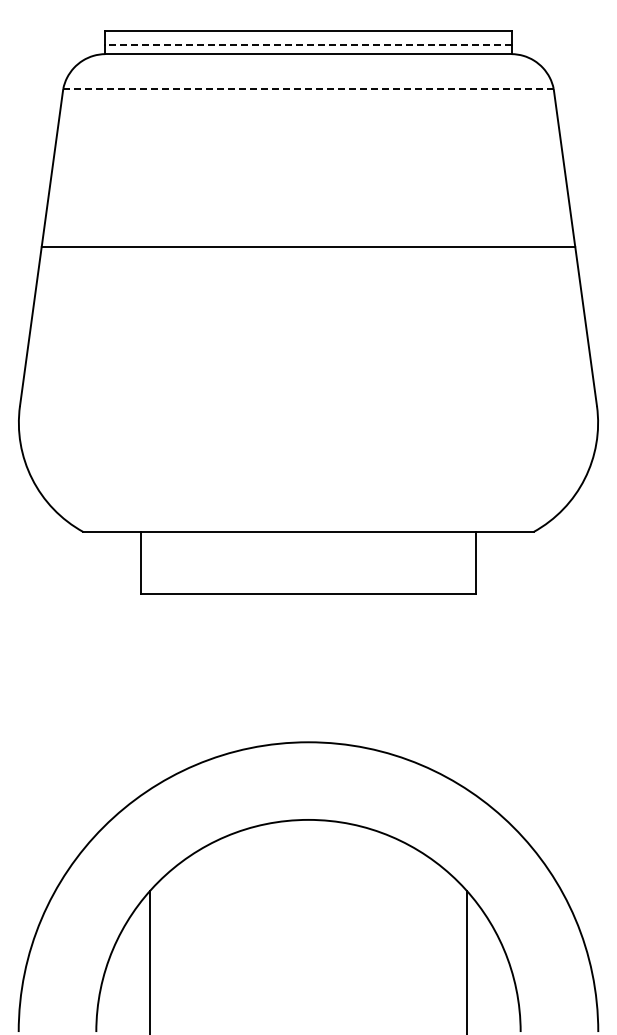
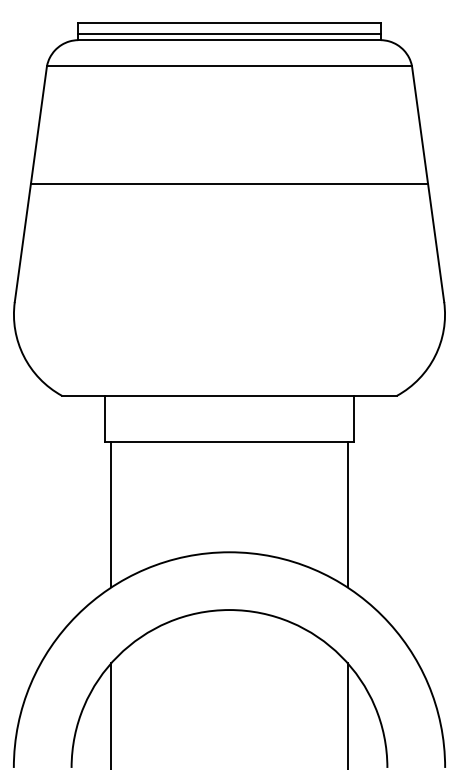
line: (308, 45) -> (229, 33), dashed -> solid
line: (308, 88) -> (229, 65), dashed -> solid
line: (149, 691) -> (111, 514), added
line: (467, 691) -> (347, 514), added

